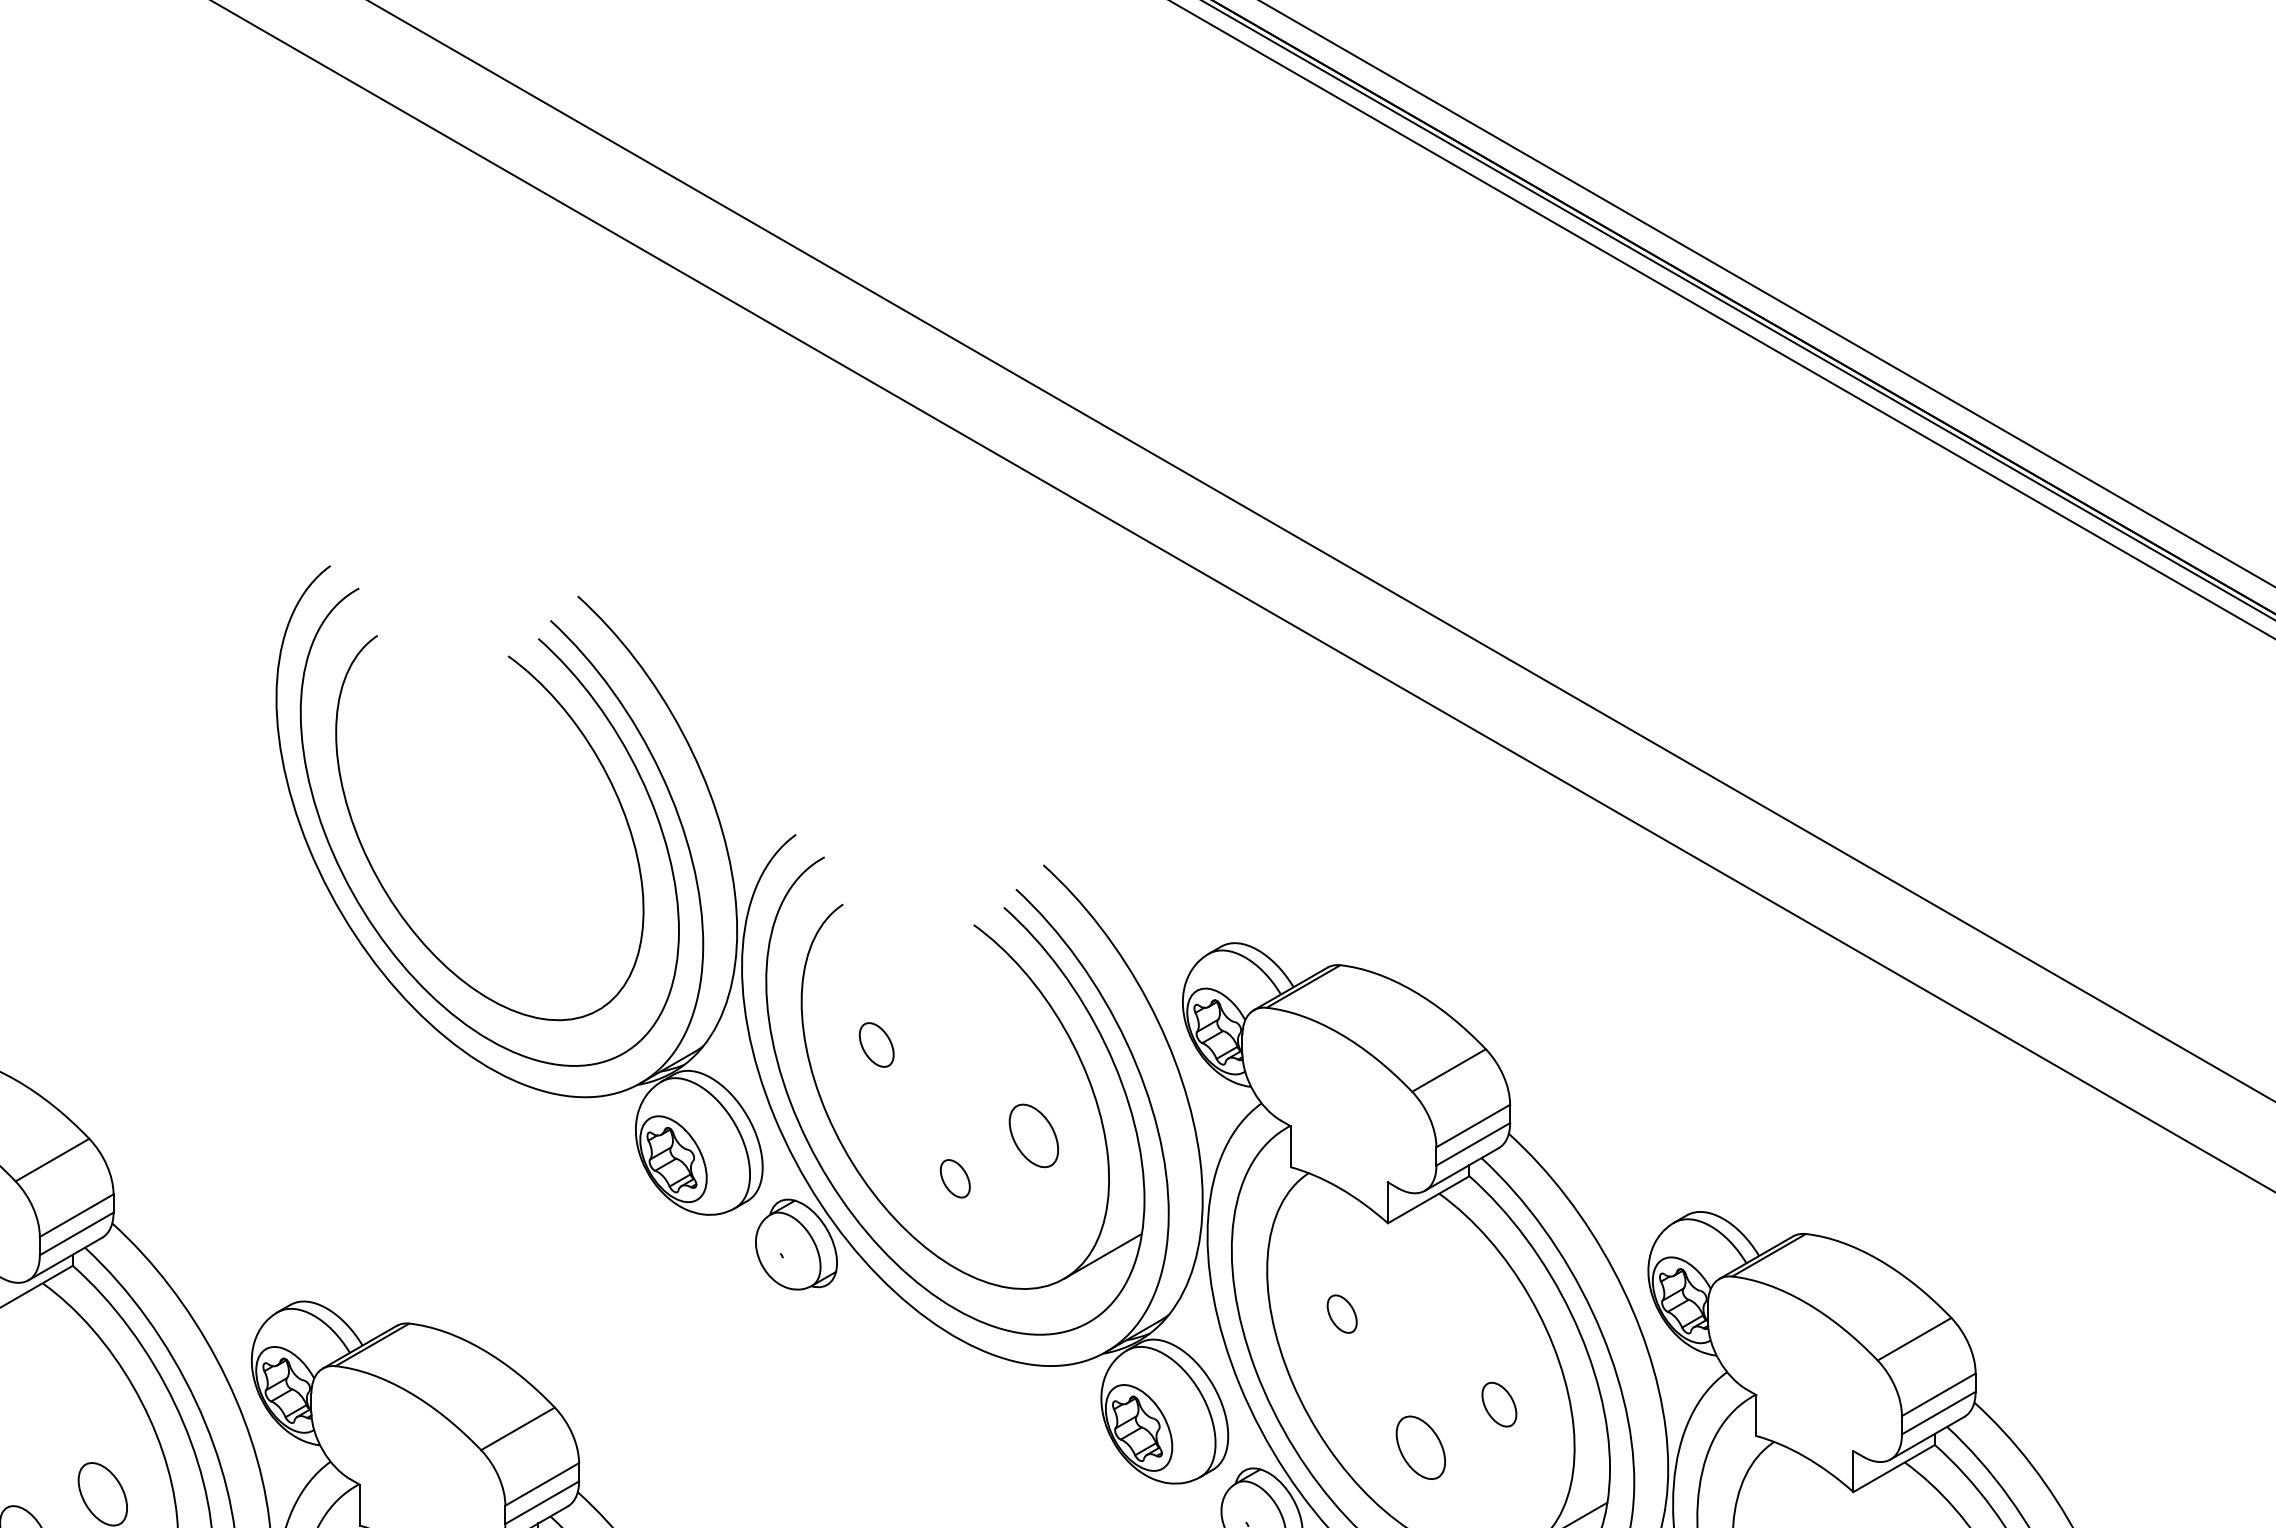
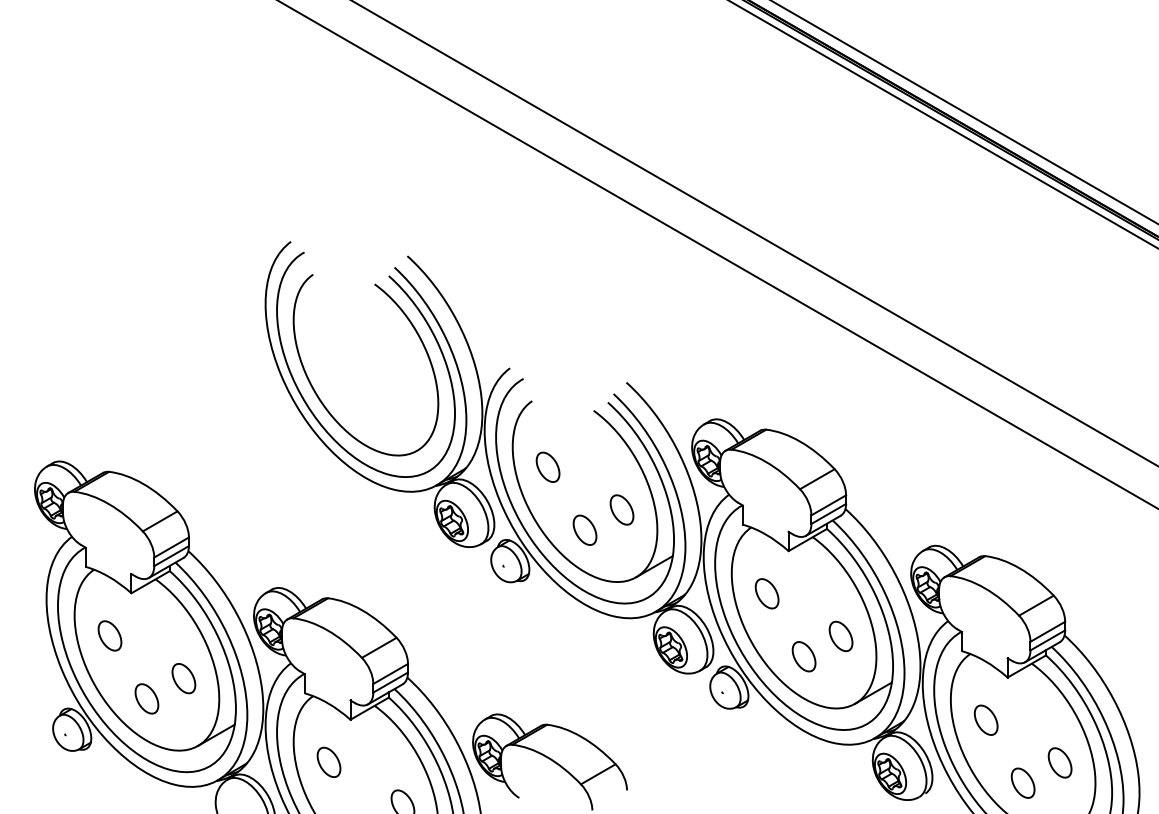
part: (875, 1043) -> (547, 466), size x1.43
part: (954, 1177) -> (584, 529), size x1.67
part: (1340, 1313) -> (766, 593), size x1.67
part: (1498, 1404) -> (840, 636), size x1.43

